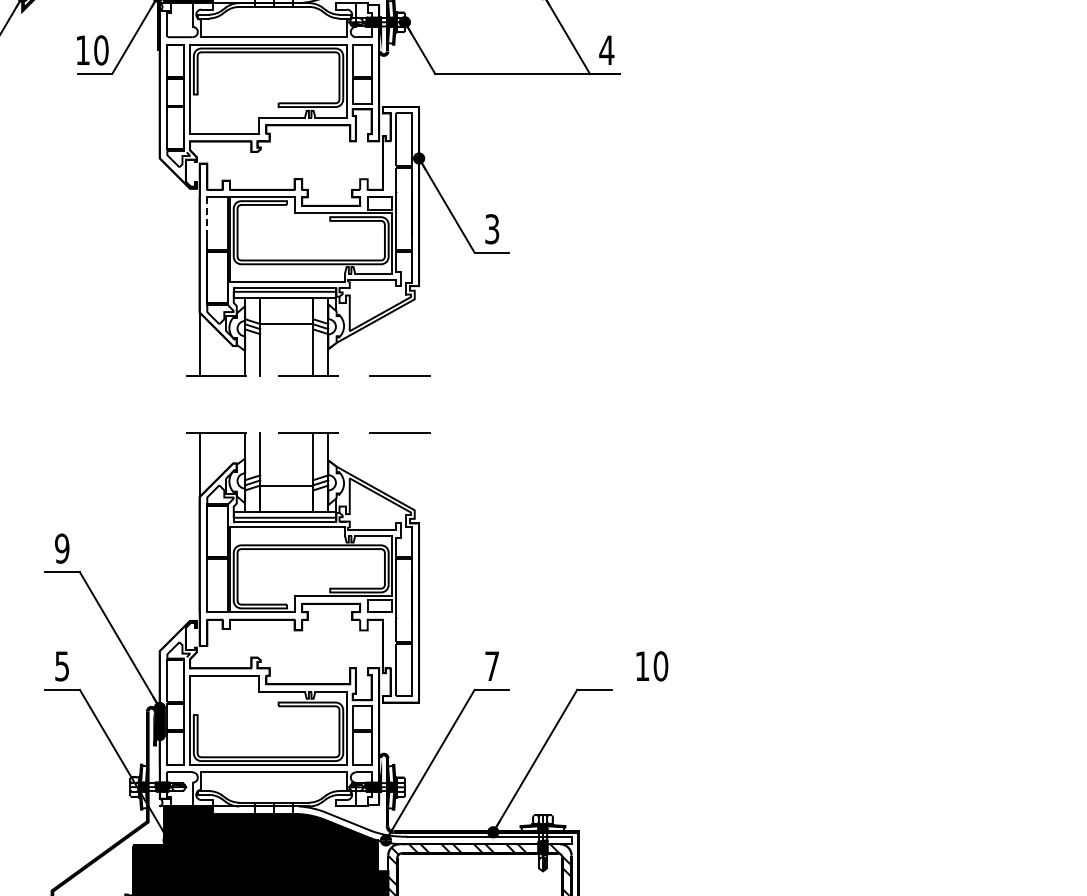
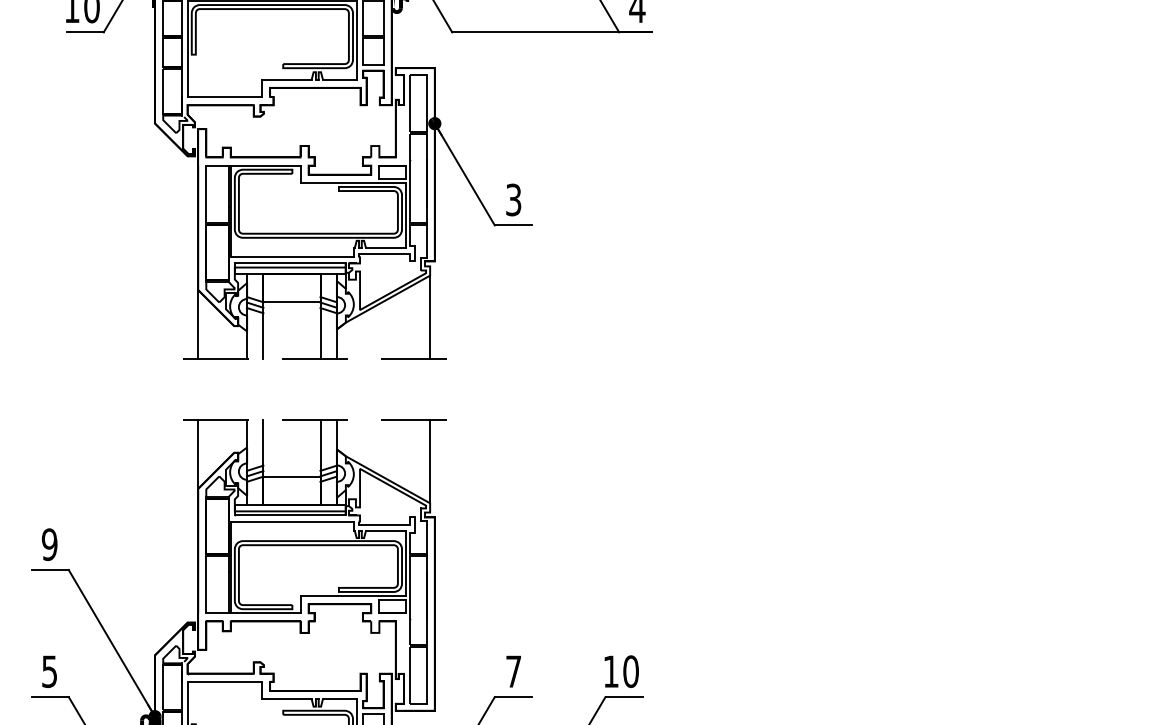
line: (207, 217) -> (206, 187), dashed -> solid
line: (414, 337) -> (429, 316), added
line: (414, 471) -> (429, 461), added
text: (652, 666) -> (621, 671), moved

